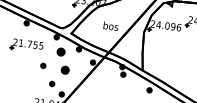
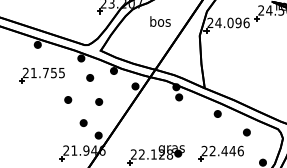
text: (111, 26) -> (160, 21), moved
part: (61, 51) -> (90, 77), size x0.62
part: (65, 69) -> (99, 101), size x0.62

